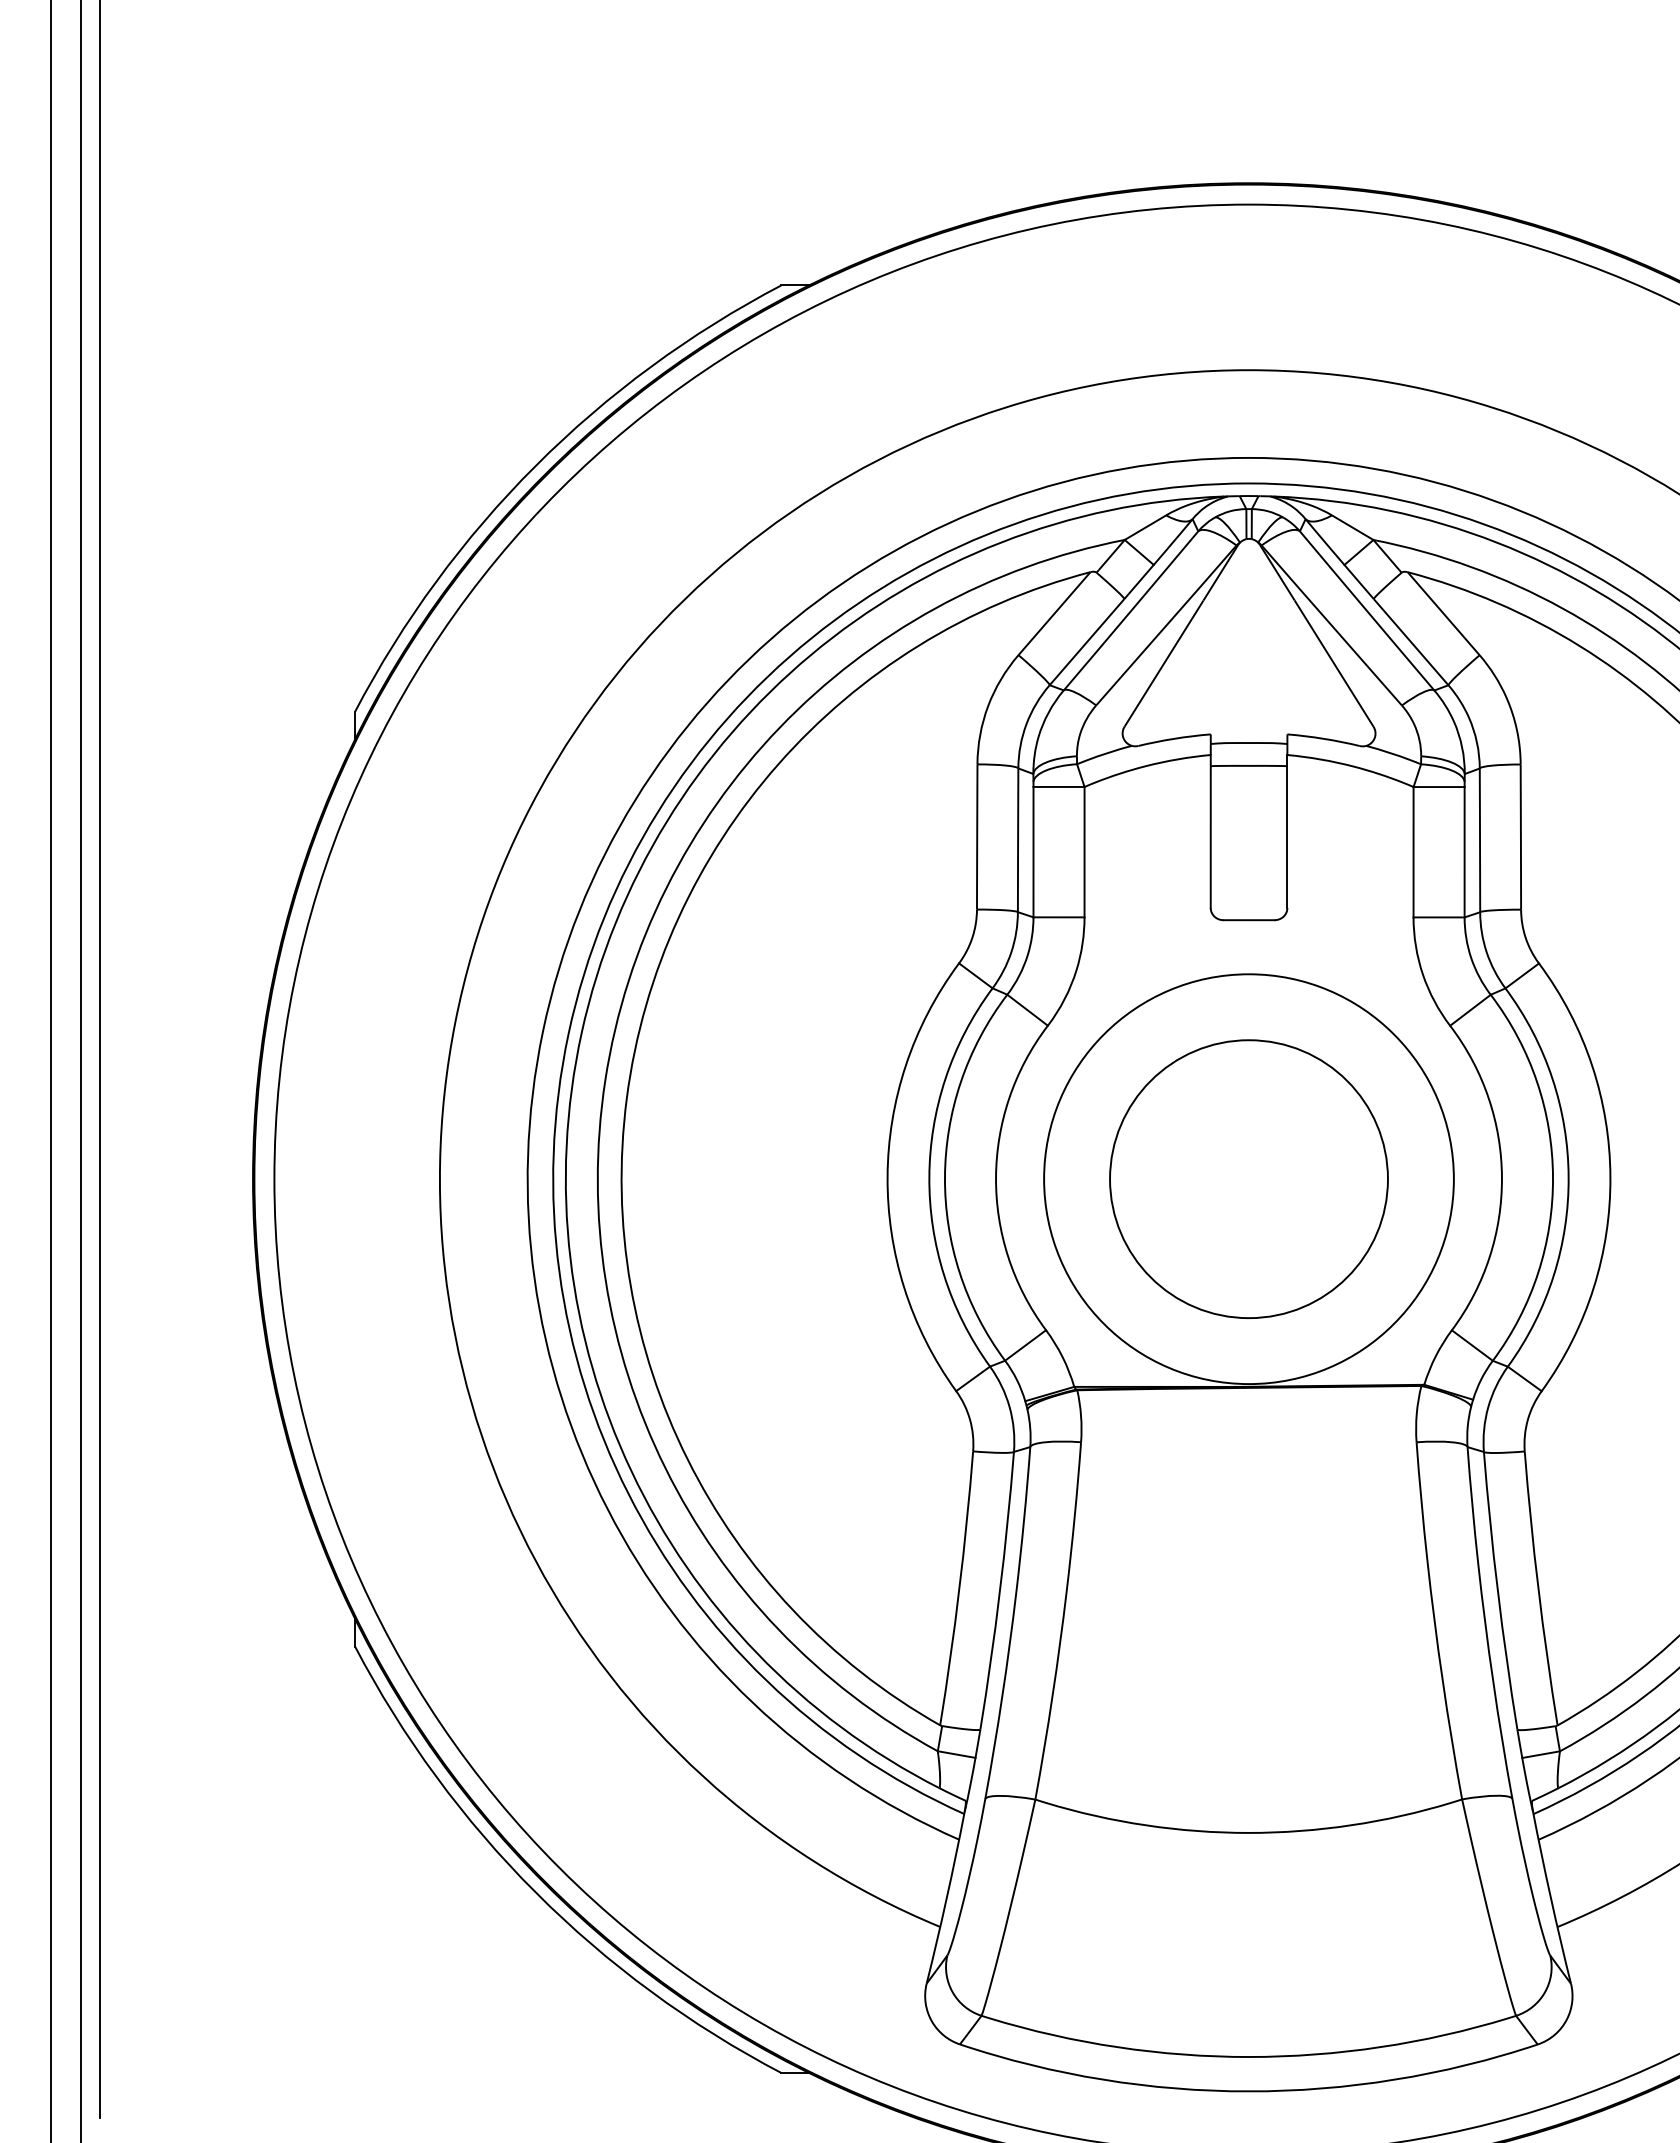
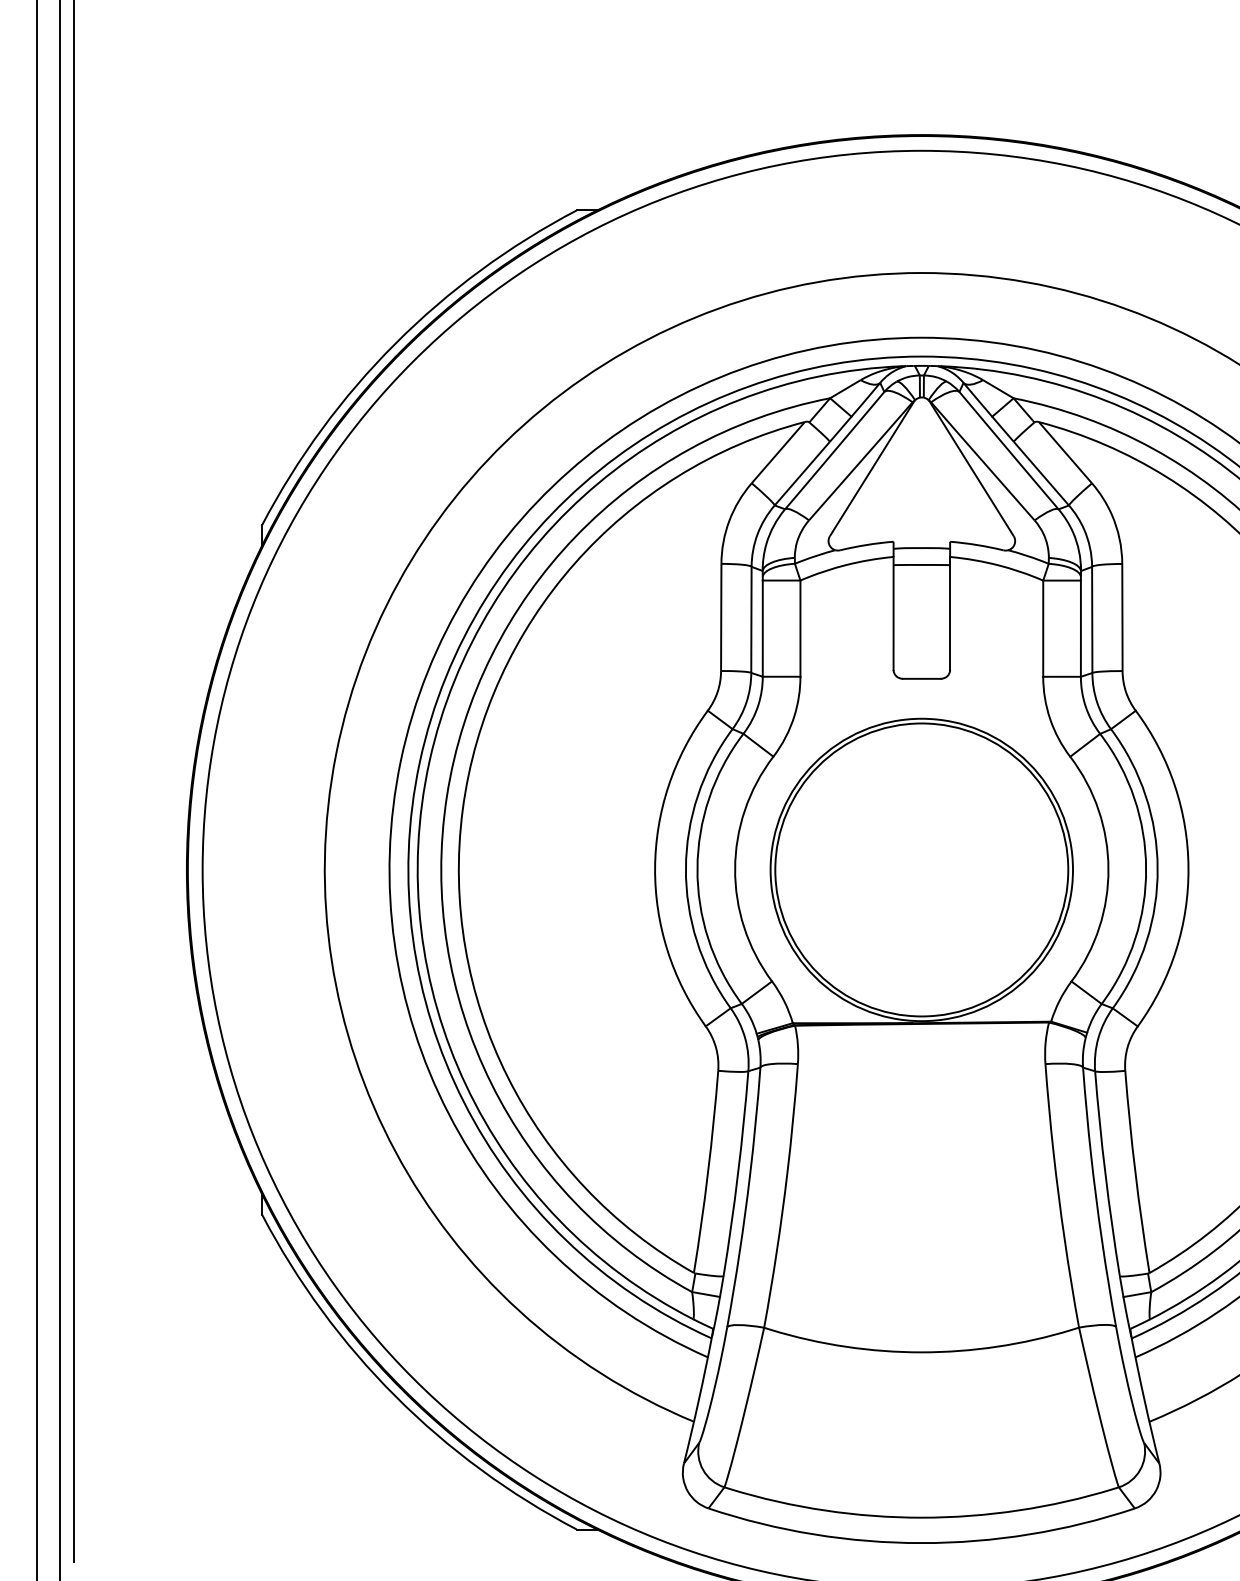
circle: (1248, 1178) -> (921, 869), size x1.43

